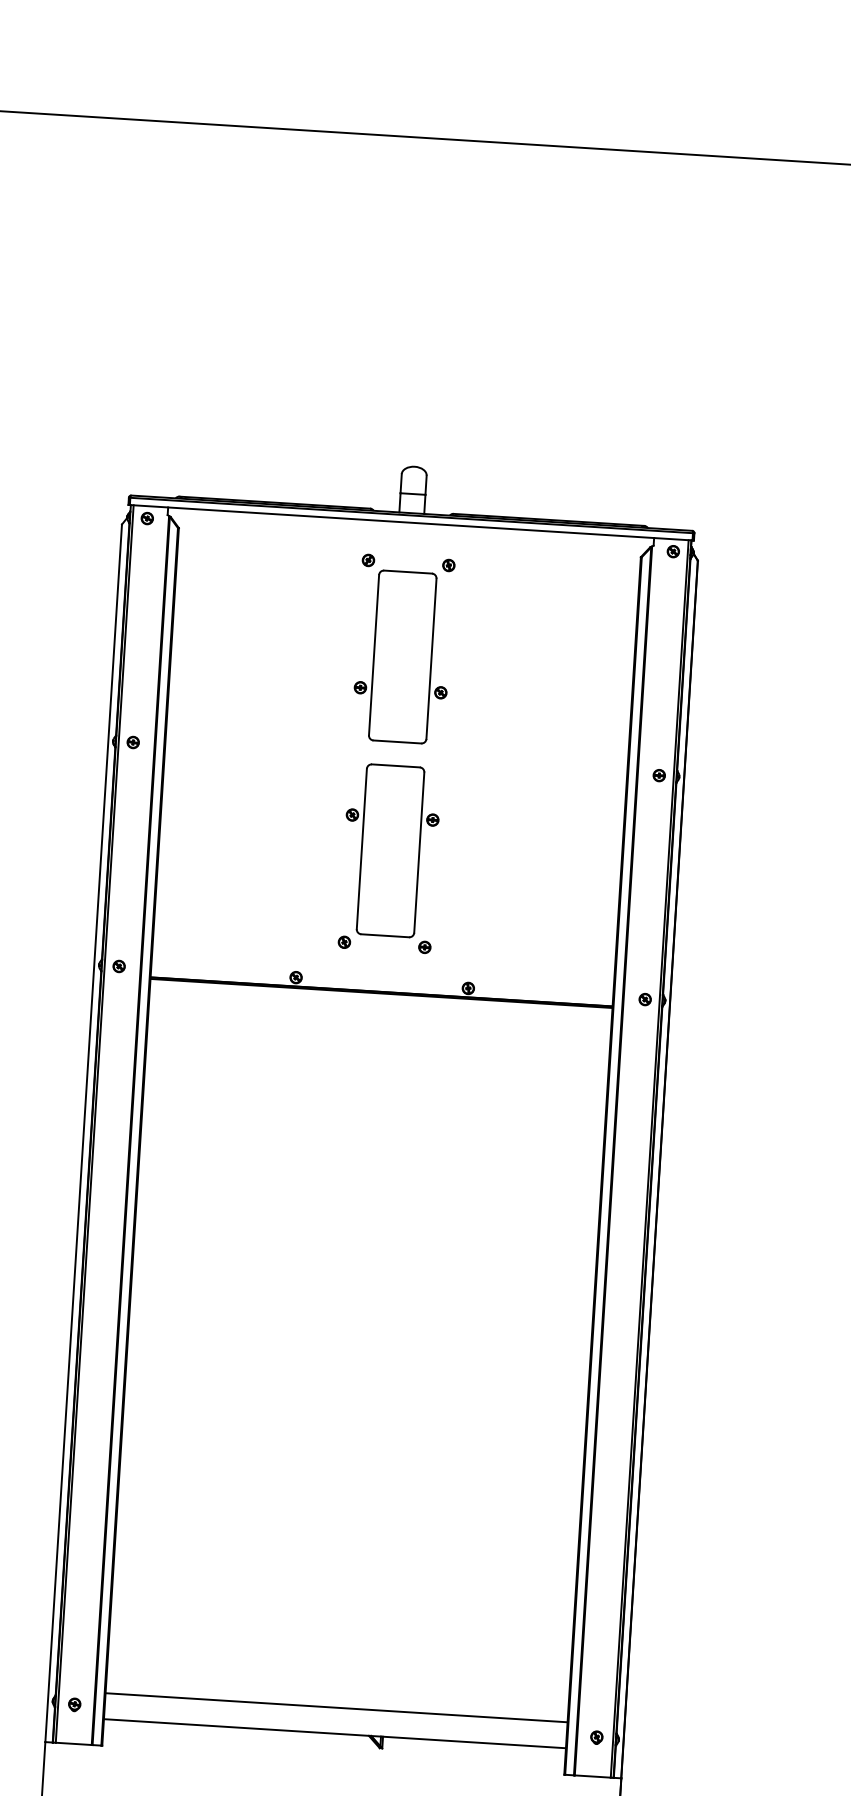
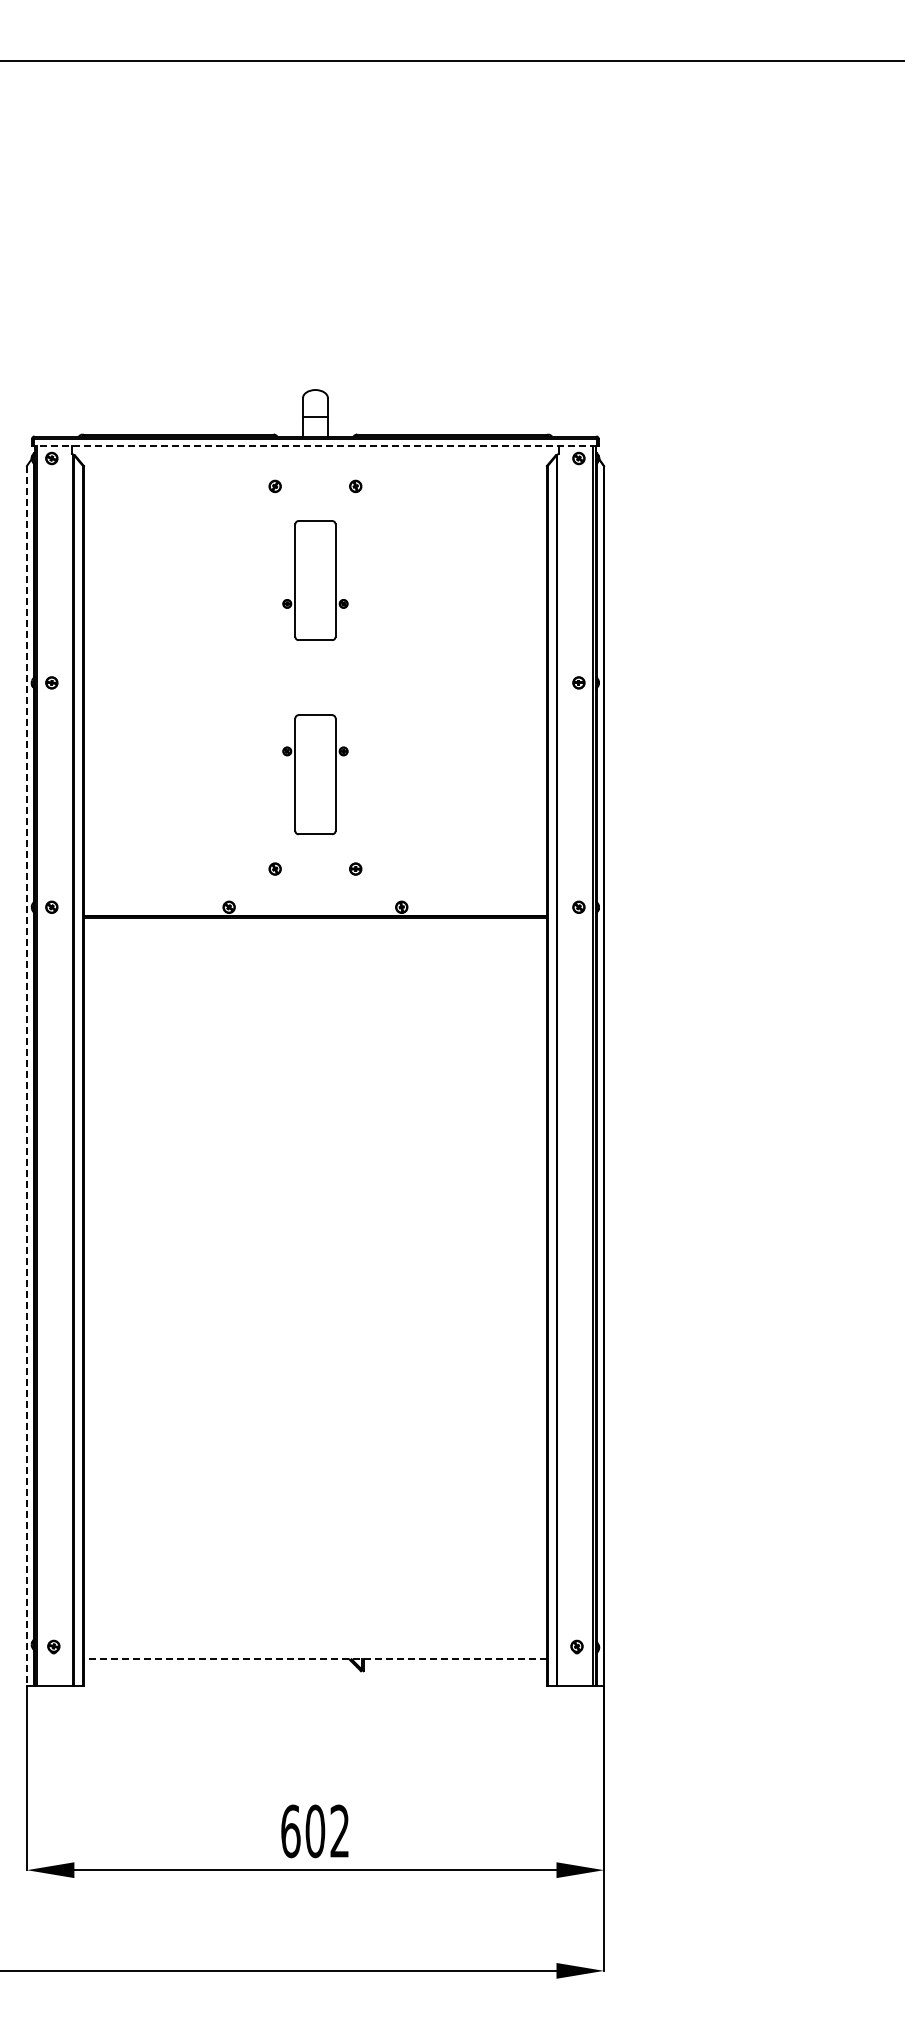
line: (411, 523) -> (315, 446), solid -> dashed
part: (402, 656) -> (315, 580), size x0.7
part: (390, 850) -> (315, 774), size x0.7
line: (83, 1133) -> (26, 1076), solid -> dashed
line: (335, 1707) -> (314, 1633), removed
line: (334, 1733) -> (314, 1659), solid -> dashed

